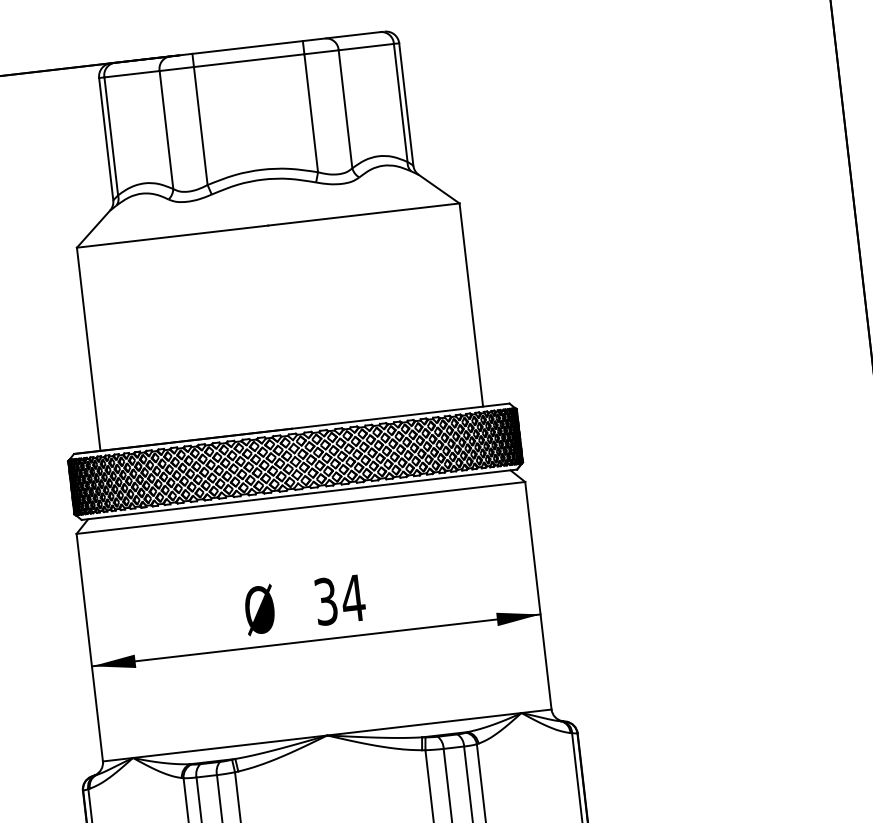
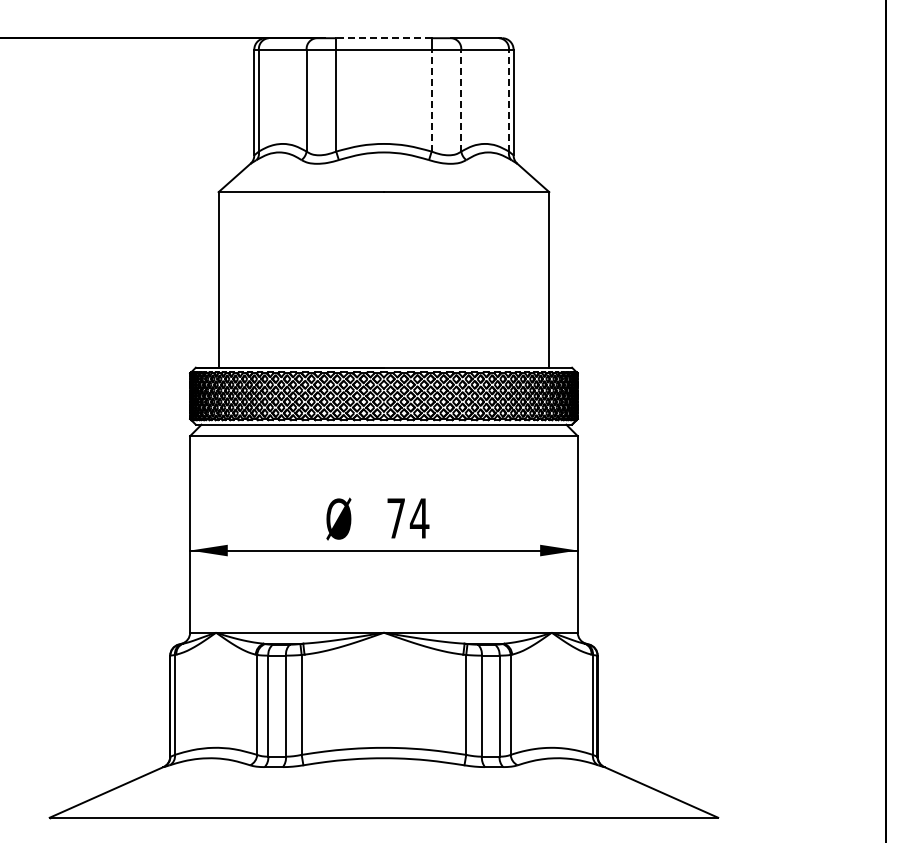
line: (247, 47) -> (383, 38), solid -> dashed
line: (401, 102) -> (509, 100), solid -> dashed
line: (345, 109) -> (461, 100), solid -> dashed
line: (311, 113) -> (431, 100), solid -> dashed
text: (325, 601) -> (395, 518), 34 -> 74

